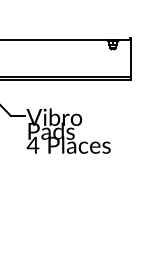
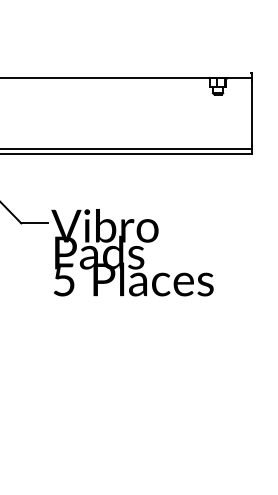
text: (32, 144) -> (62, 278), 4 -> 5

